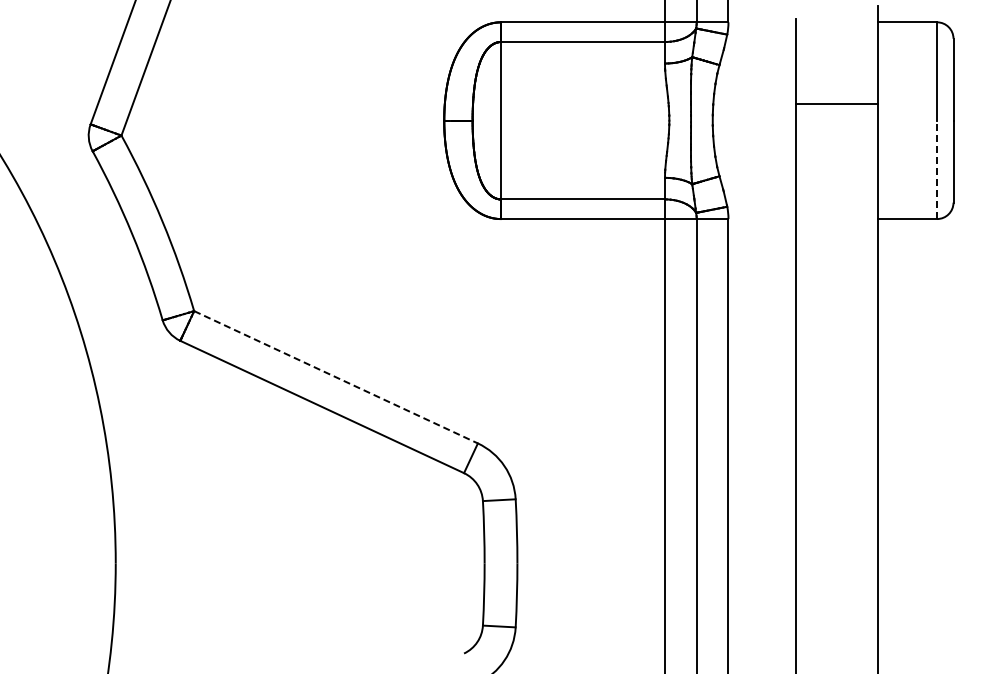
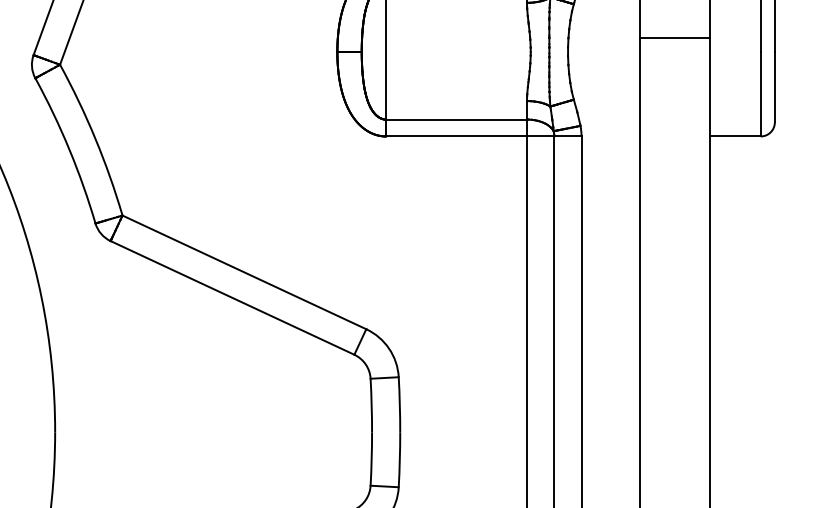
line: (937, 169) -> (761, 93), dashed -> solid
line: (336, 377) -> (244, 272), dashed -> solid

